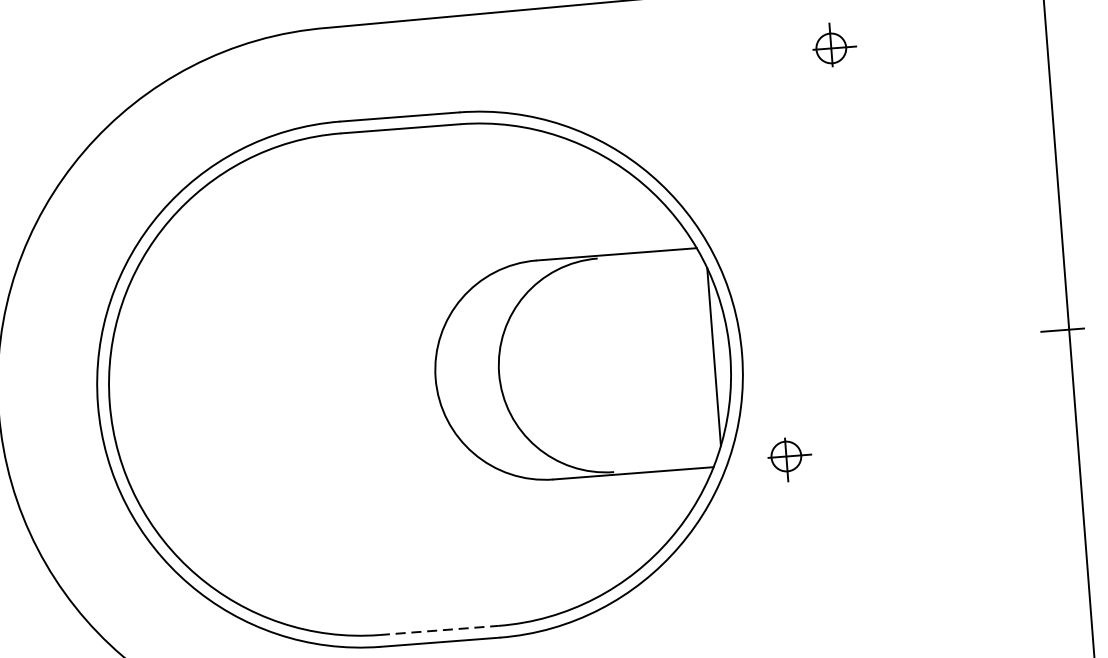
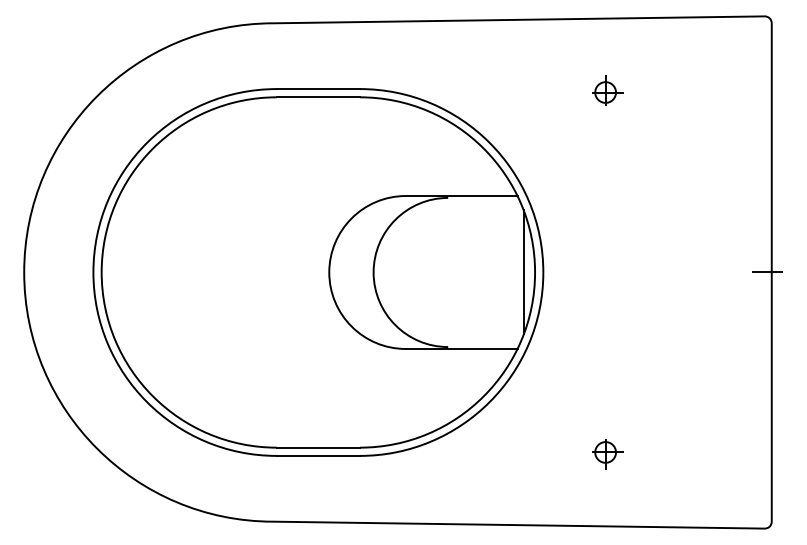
part: (833, 45) -> (607, 90), moved
part: (789, 459) -> (607, 454), moved
line: (439, 630) -> (318, 447), dashed -> solid

